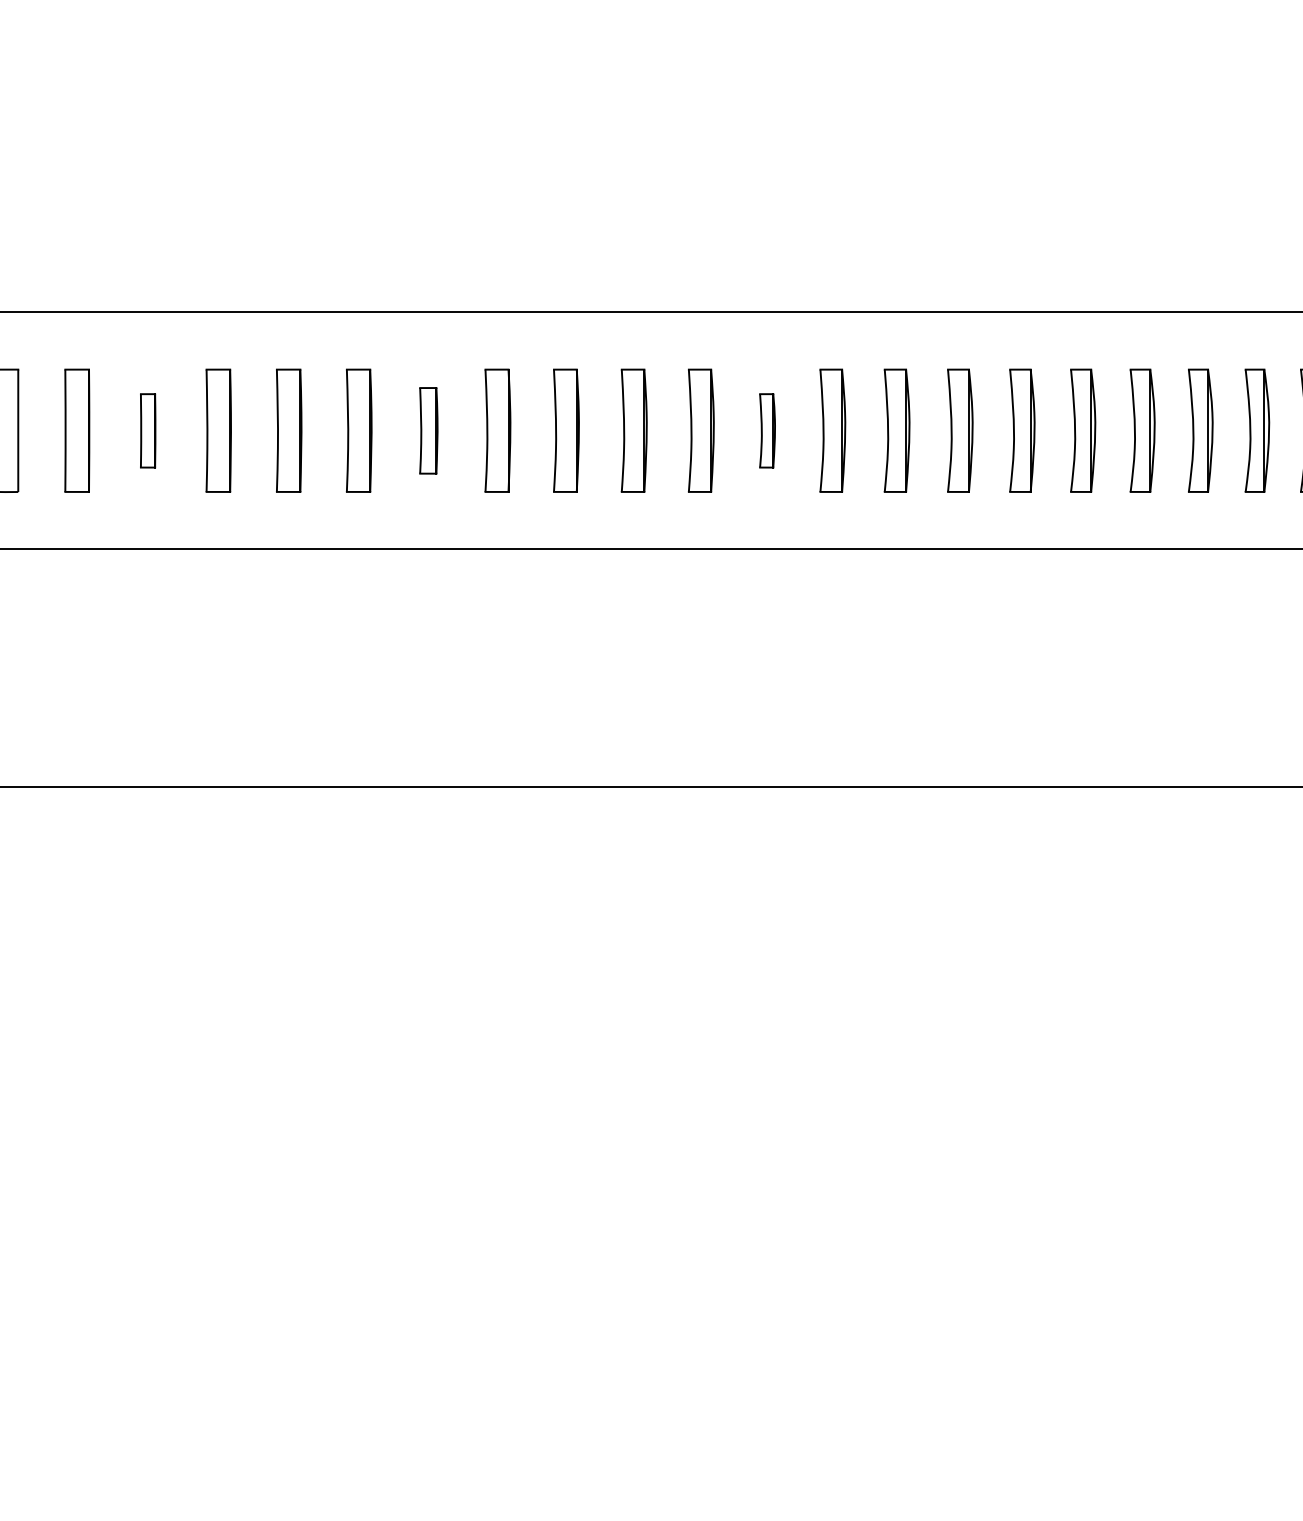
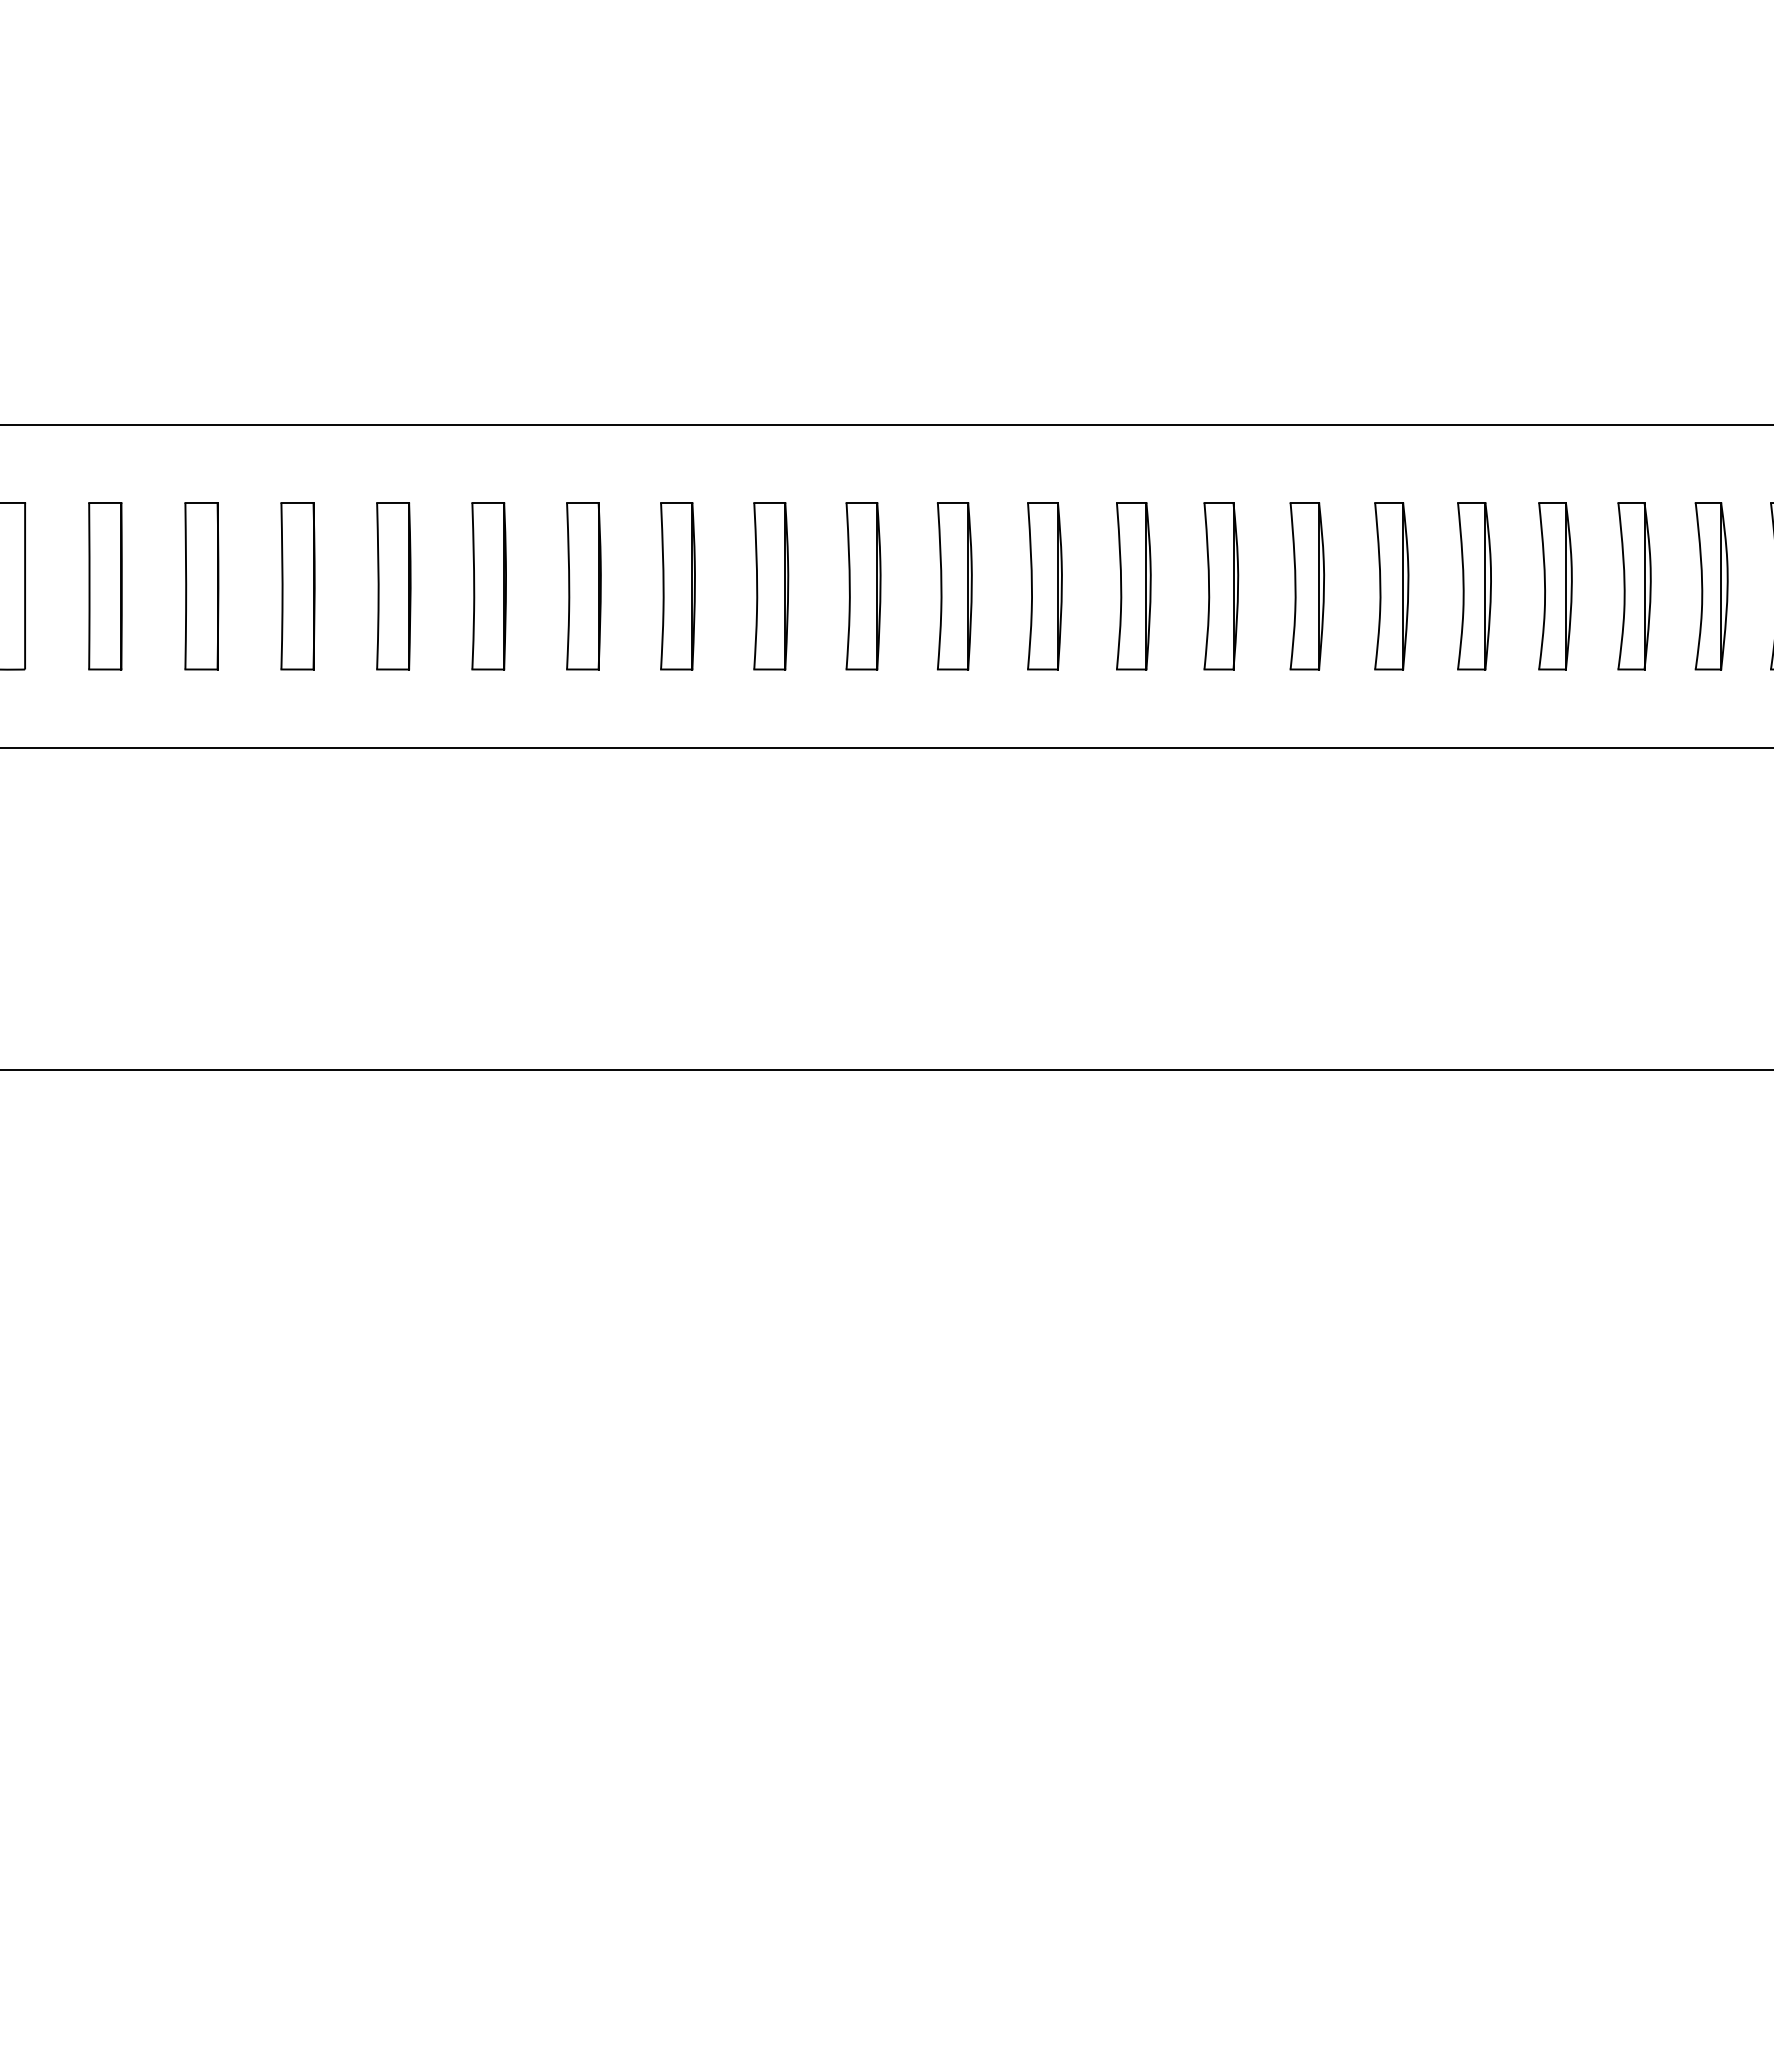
part: (147, 430) -> (201, 586), size x1.67
part: (428, 430) -> (583, 586), size x1.43
part: (767, 430) -> (1044, 586), size x1.67

